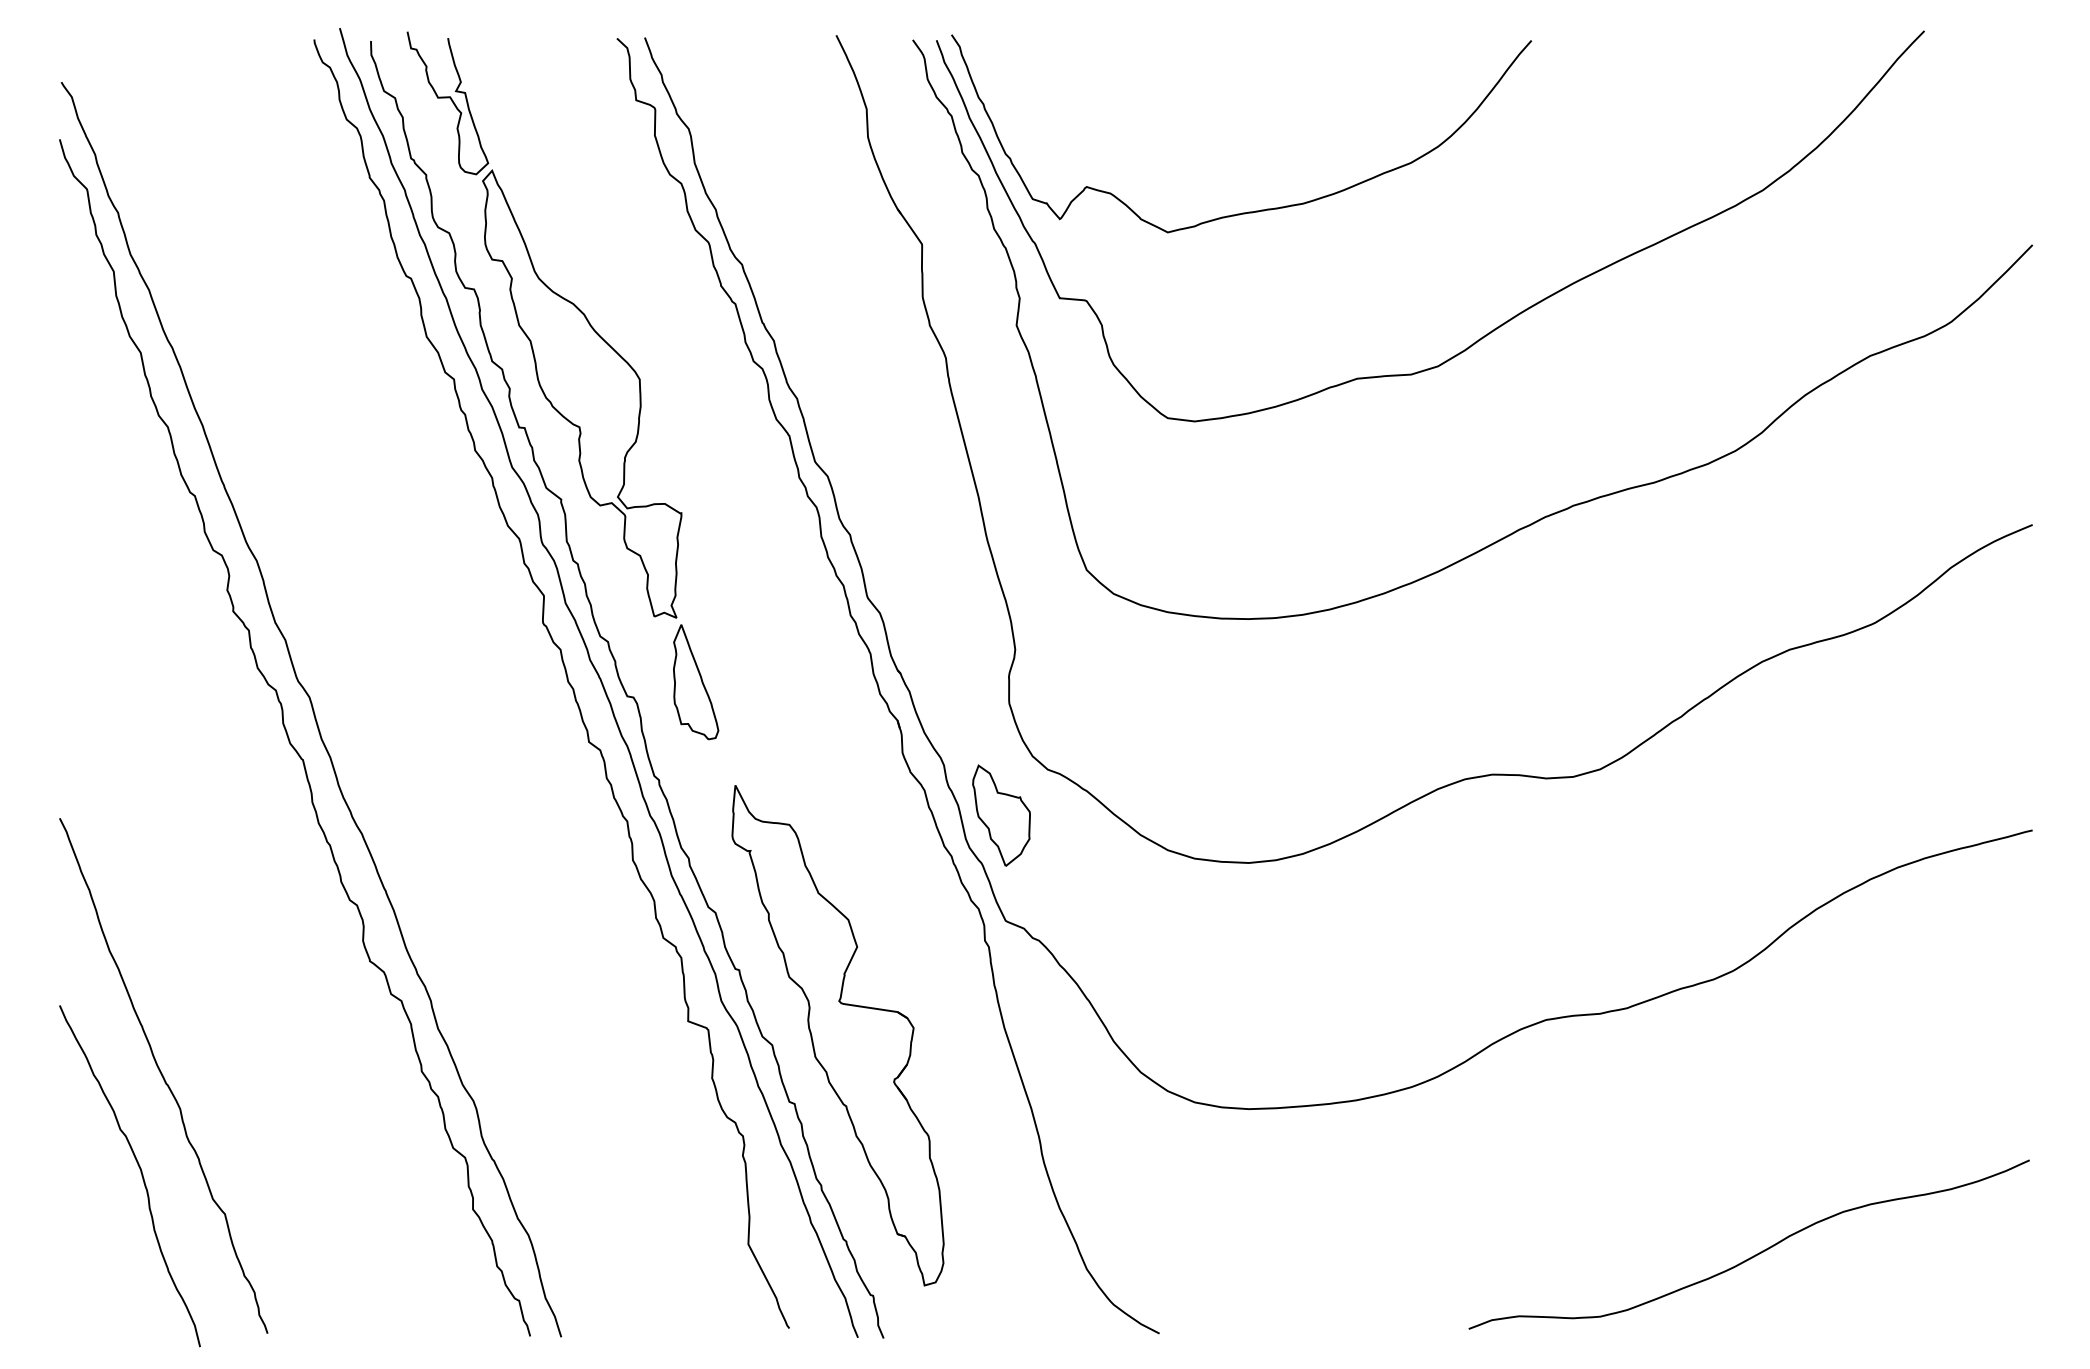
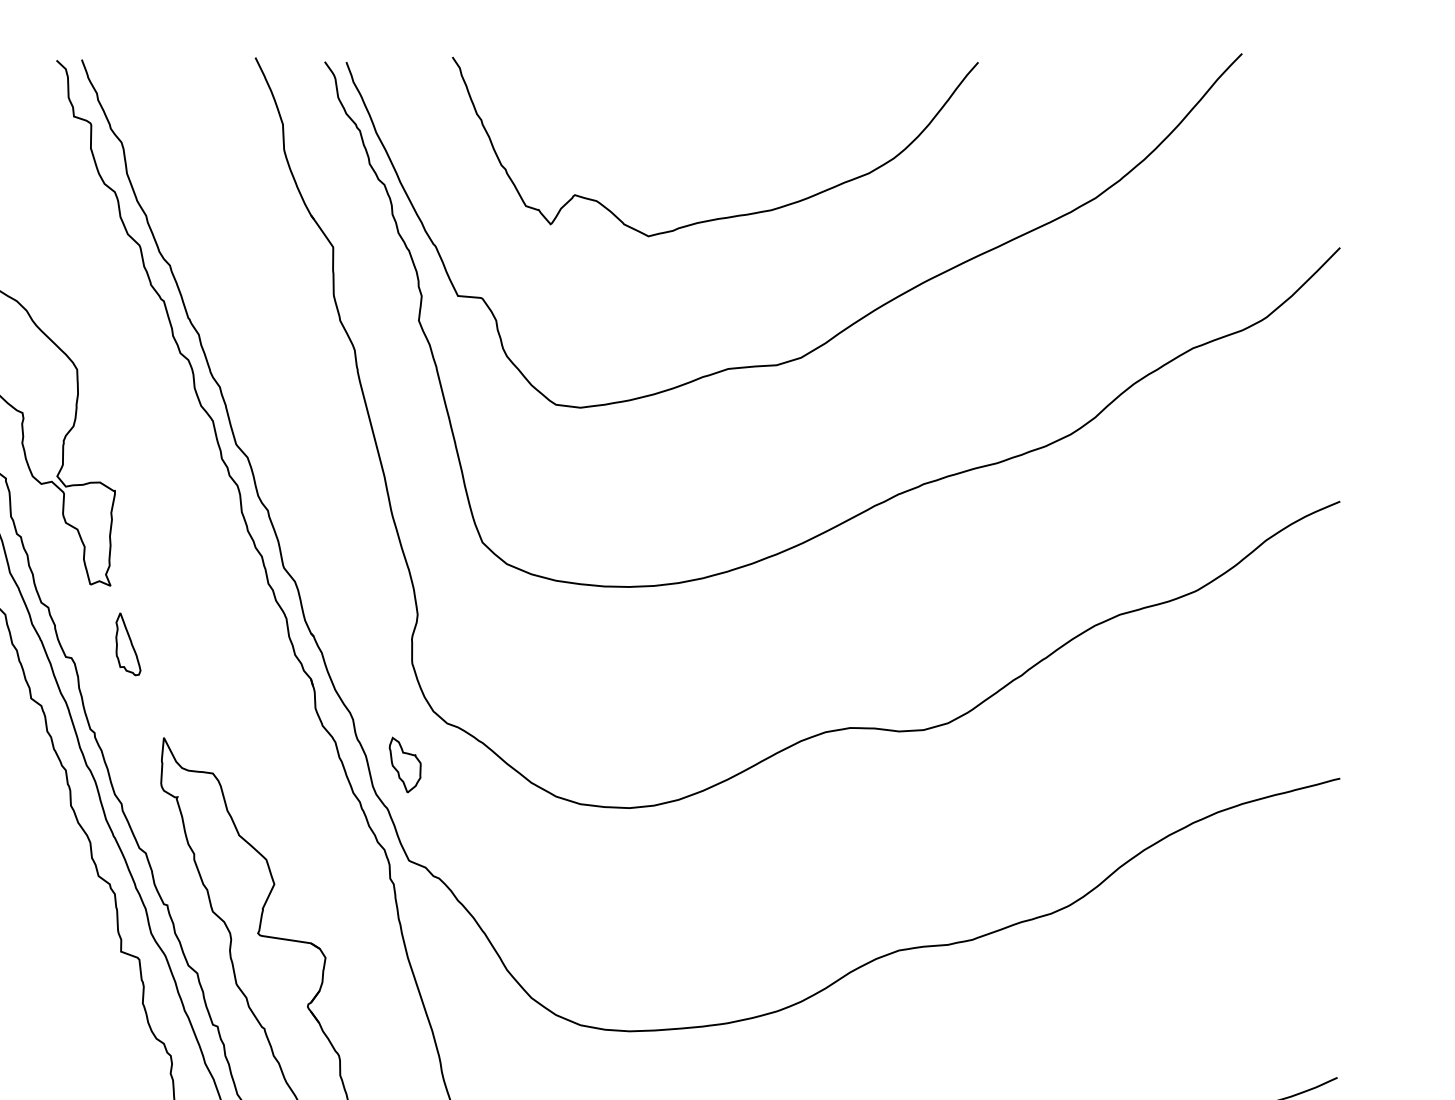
curve: (1255, 210) -> (728, 216), moved
part: (696, 682) -> (128, 644), size x0.6
part: (1001, 815) -> (405, 765), size x0.6

